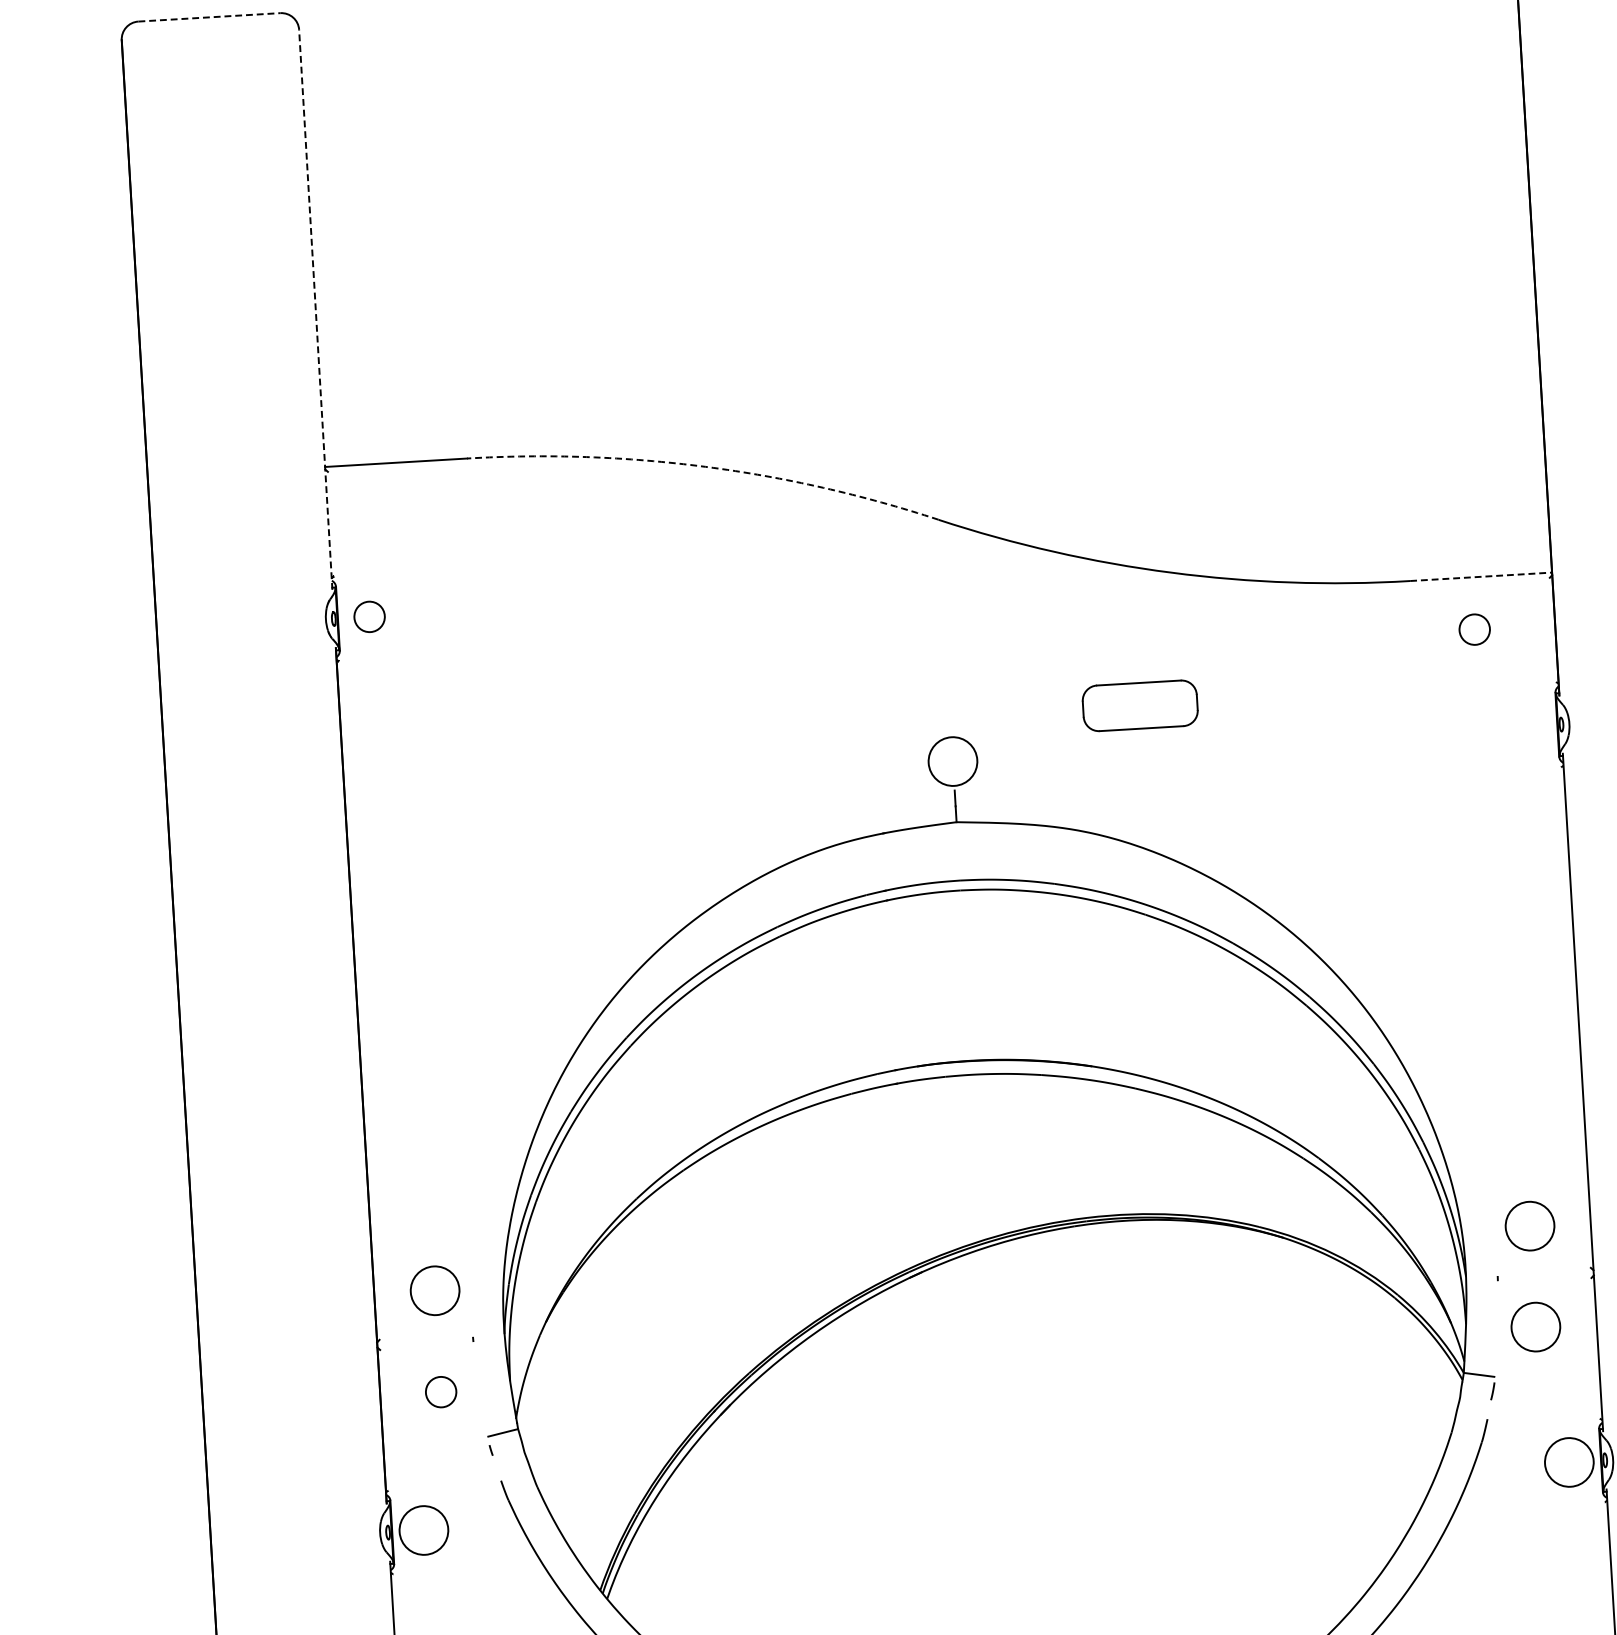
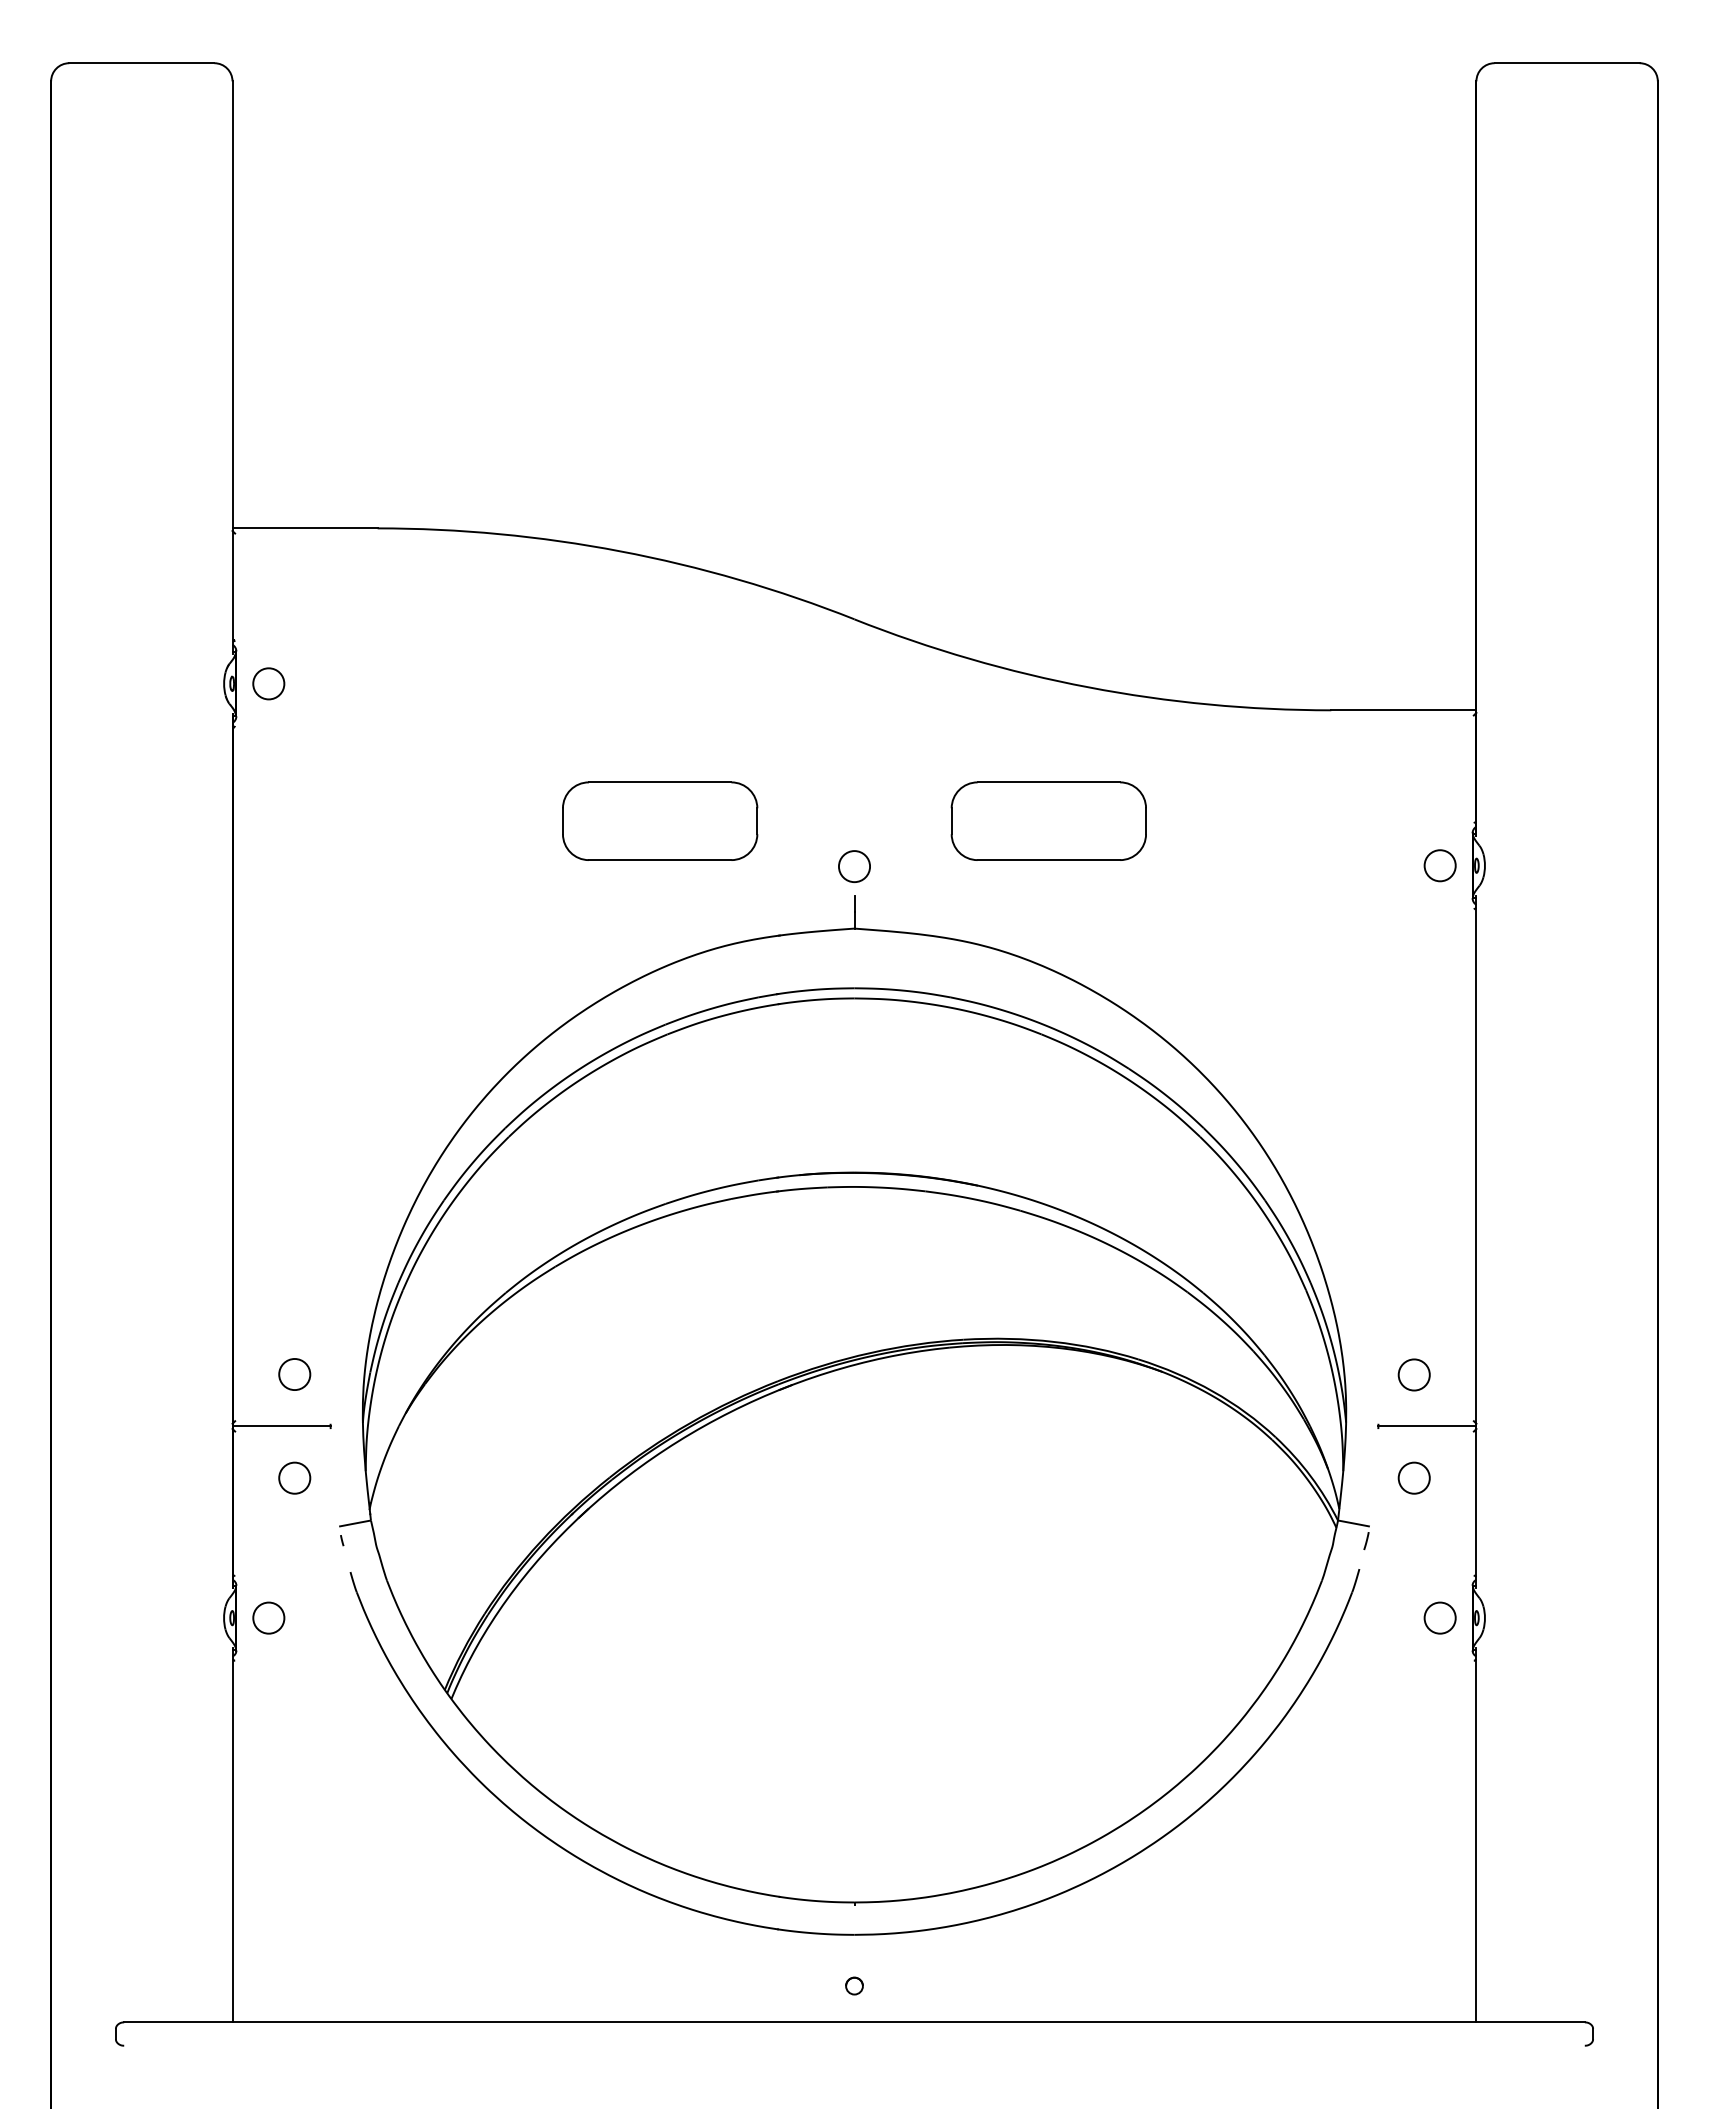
line: (209, 17) -> (141, 63), dashed -> solid
line: (315, 309) -> (232, 367), dashed -> solid
arc: (705, 467) -> (620, 551), dashed -> solid
line: (1480, 577) -> (1403, 710), dashed -> solid
circle: (1474, 629) -> (1439, 865), moved
part: (1140, 705) -> (1048, 820), size x1.67
part: (760, 727) -> (660, 820), added
circle: (952, 761) -> (854, 866), size x0.62
circle: (1529, 1225) -> (1413, 1374), size x0.62
line: (1545, 1275) -> (1427, 1426), added
circle: (434, 1290) -> (294, 1374), size x0.62
circle: (1535, 1326) -> (1413, 1477), size x0.62
line: (425, 1342) -> (281, 1426), added
circle: (1568, 1461) -> (1439, 1617), size x0.62
circle: (423, 1529) -> (268, 1617), size x0.62

